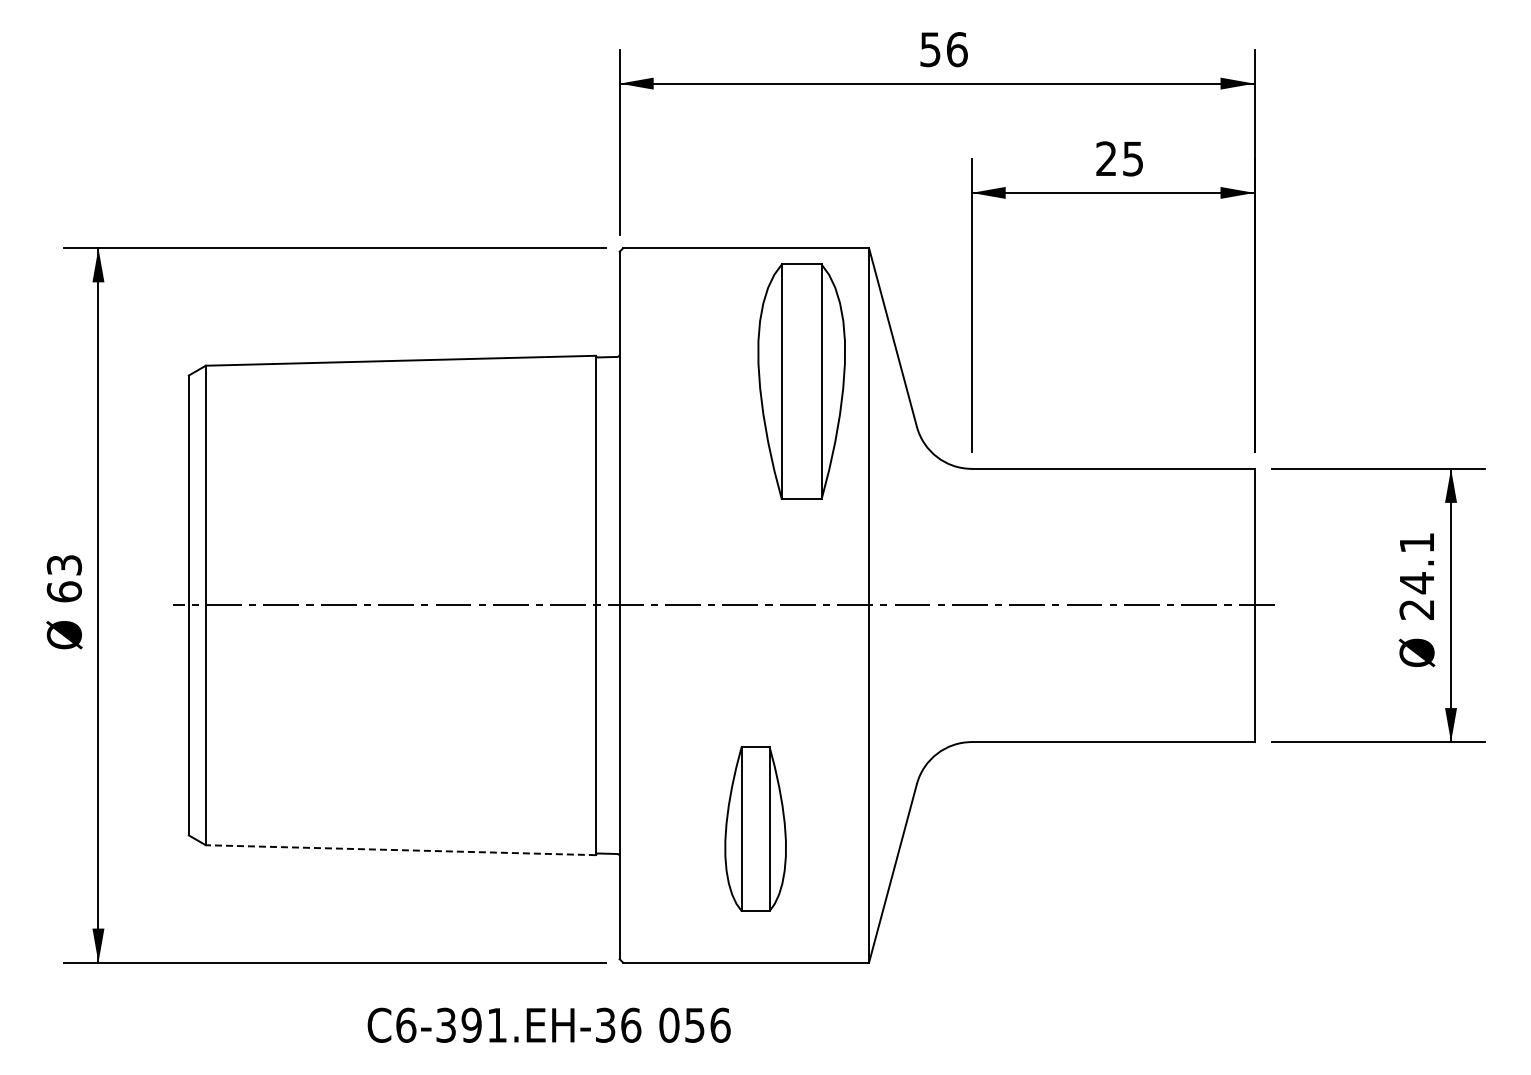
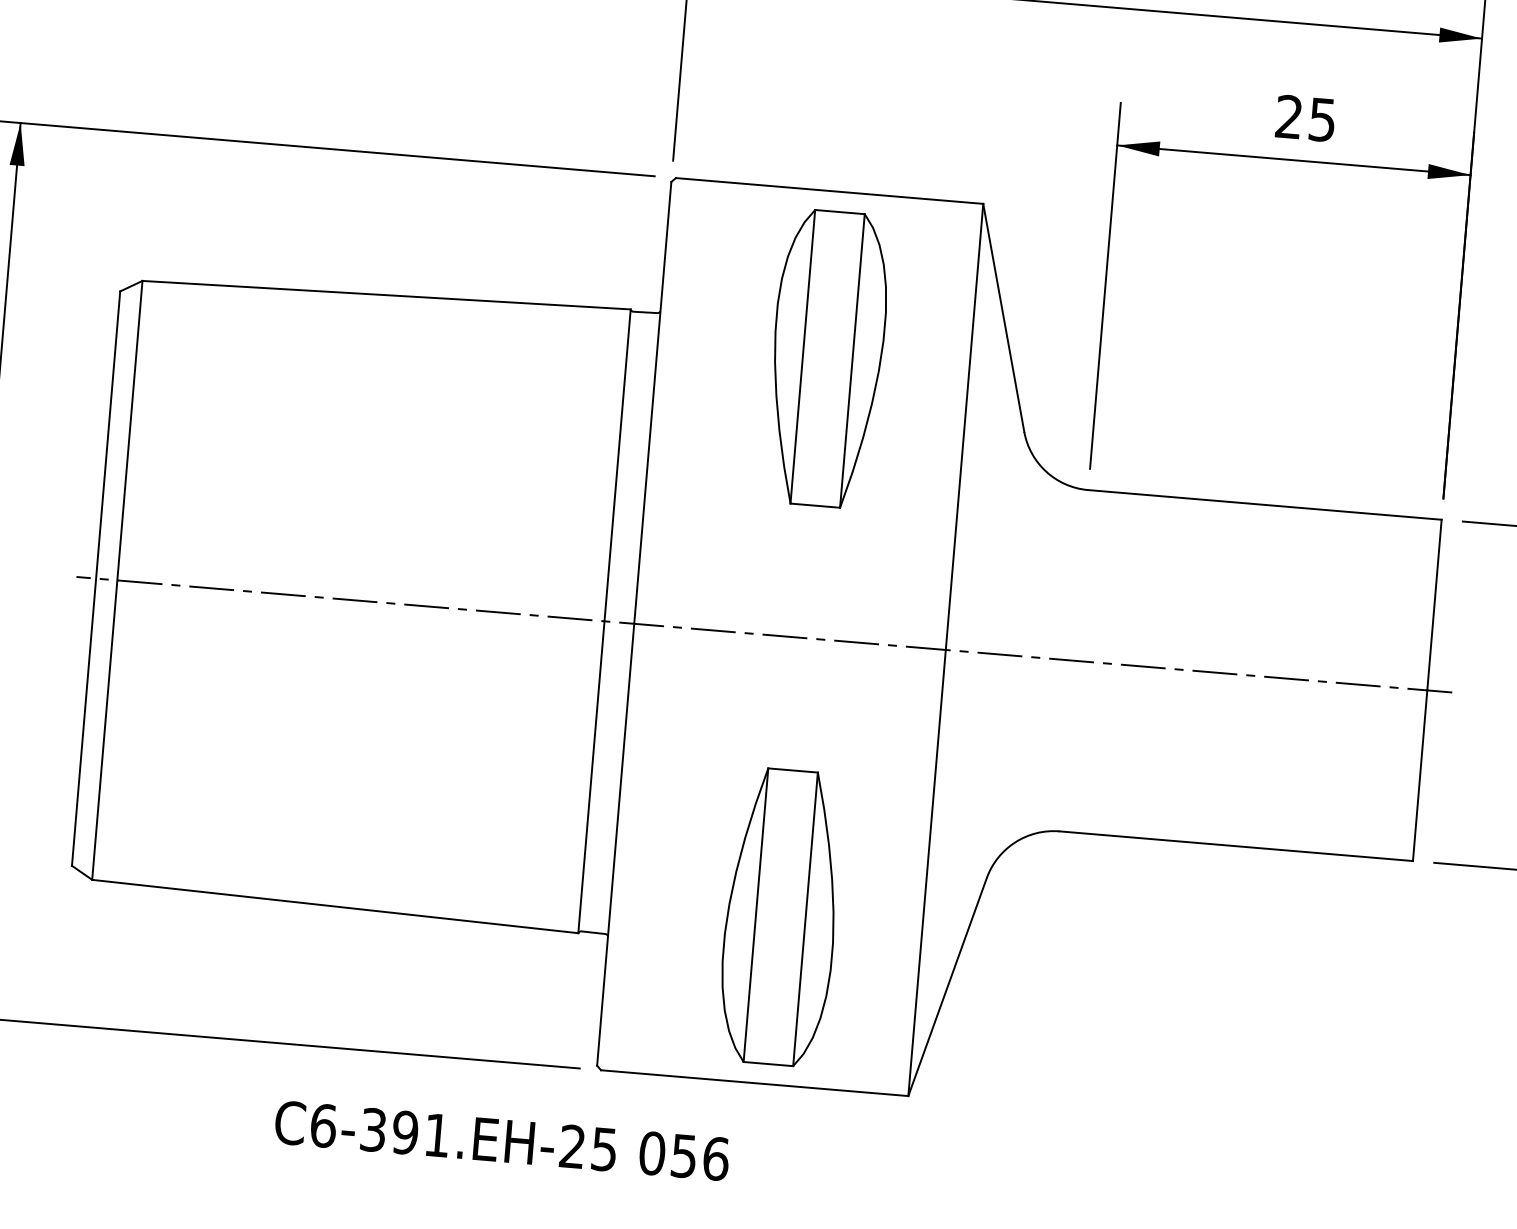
part: (801, 381) -> (827, 358), moved
part: (755, 828) -> (780, 916), size x1.43
line: (400, 850) -> (334, 906), dashed -> solid
text: (618, 1024) -> (588, 1147), C6-391.EH-36 -> C6-391.EH-25

